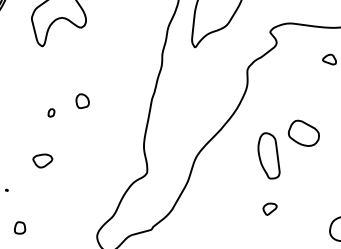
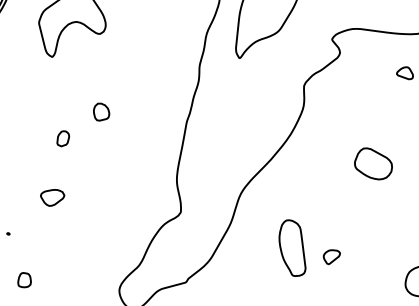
part: (82, 101) -> (101, 112), moved
part: (51, 112) -> (63, 138), size x1.6
part: (268, 155) -> (291, 247), moved

